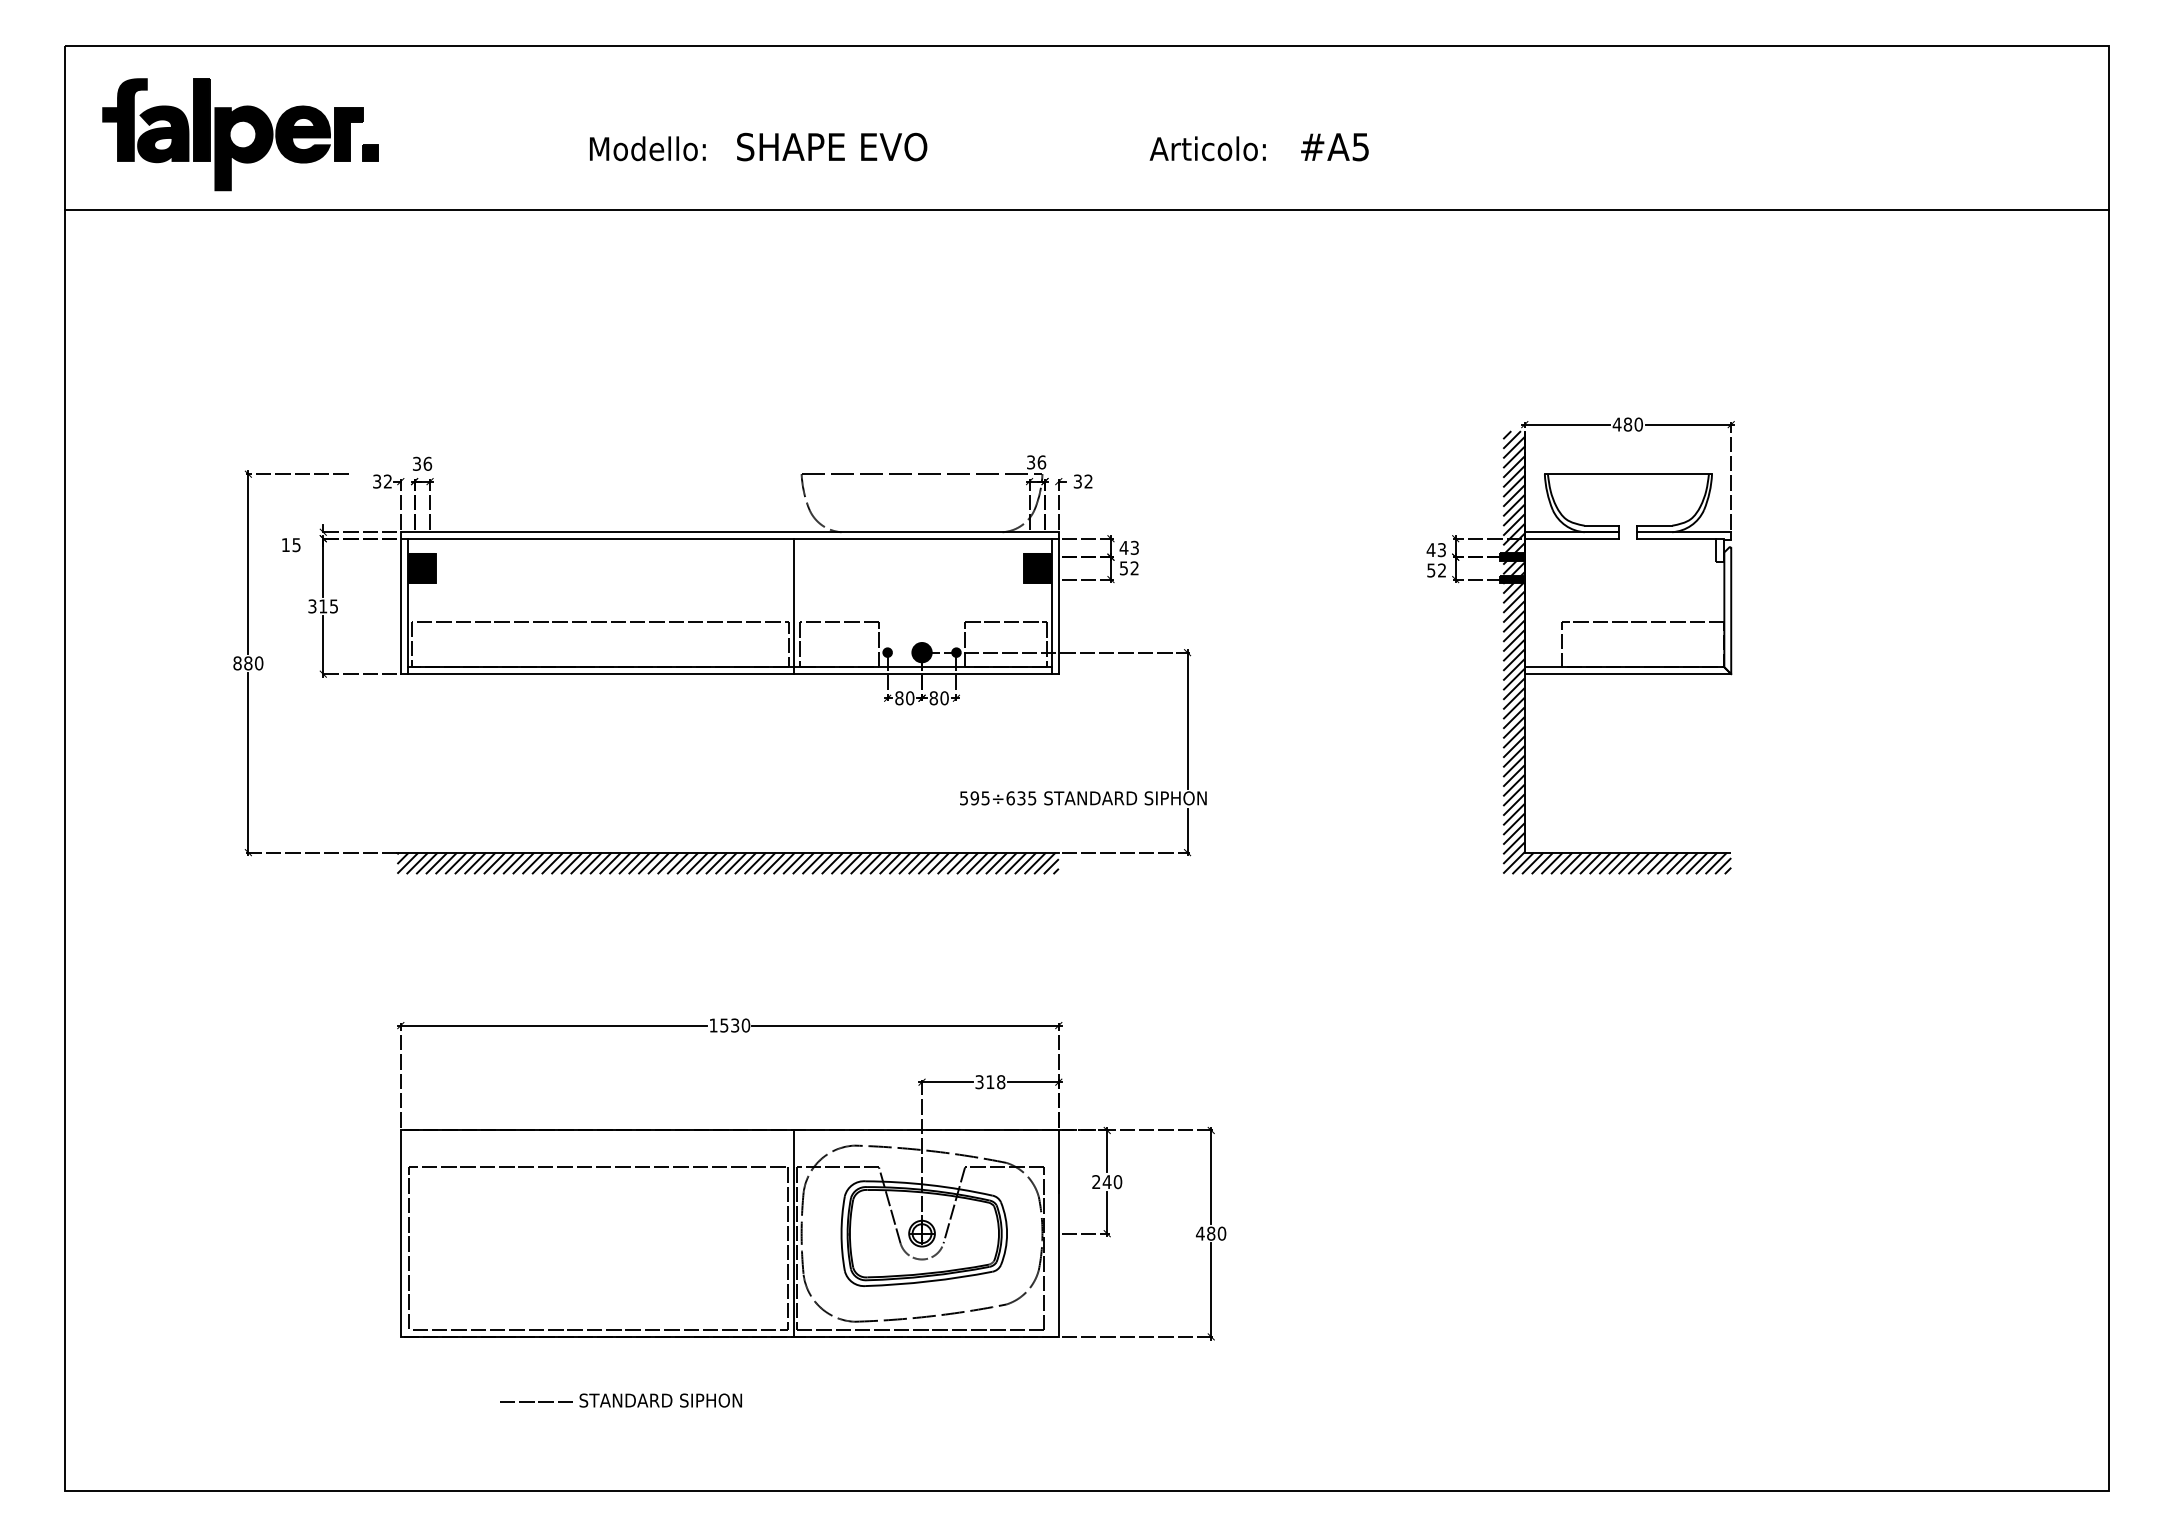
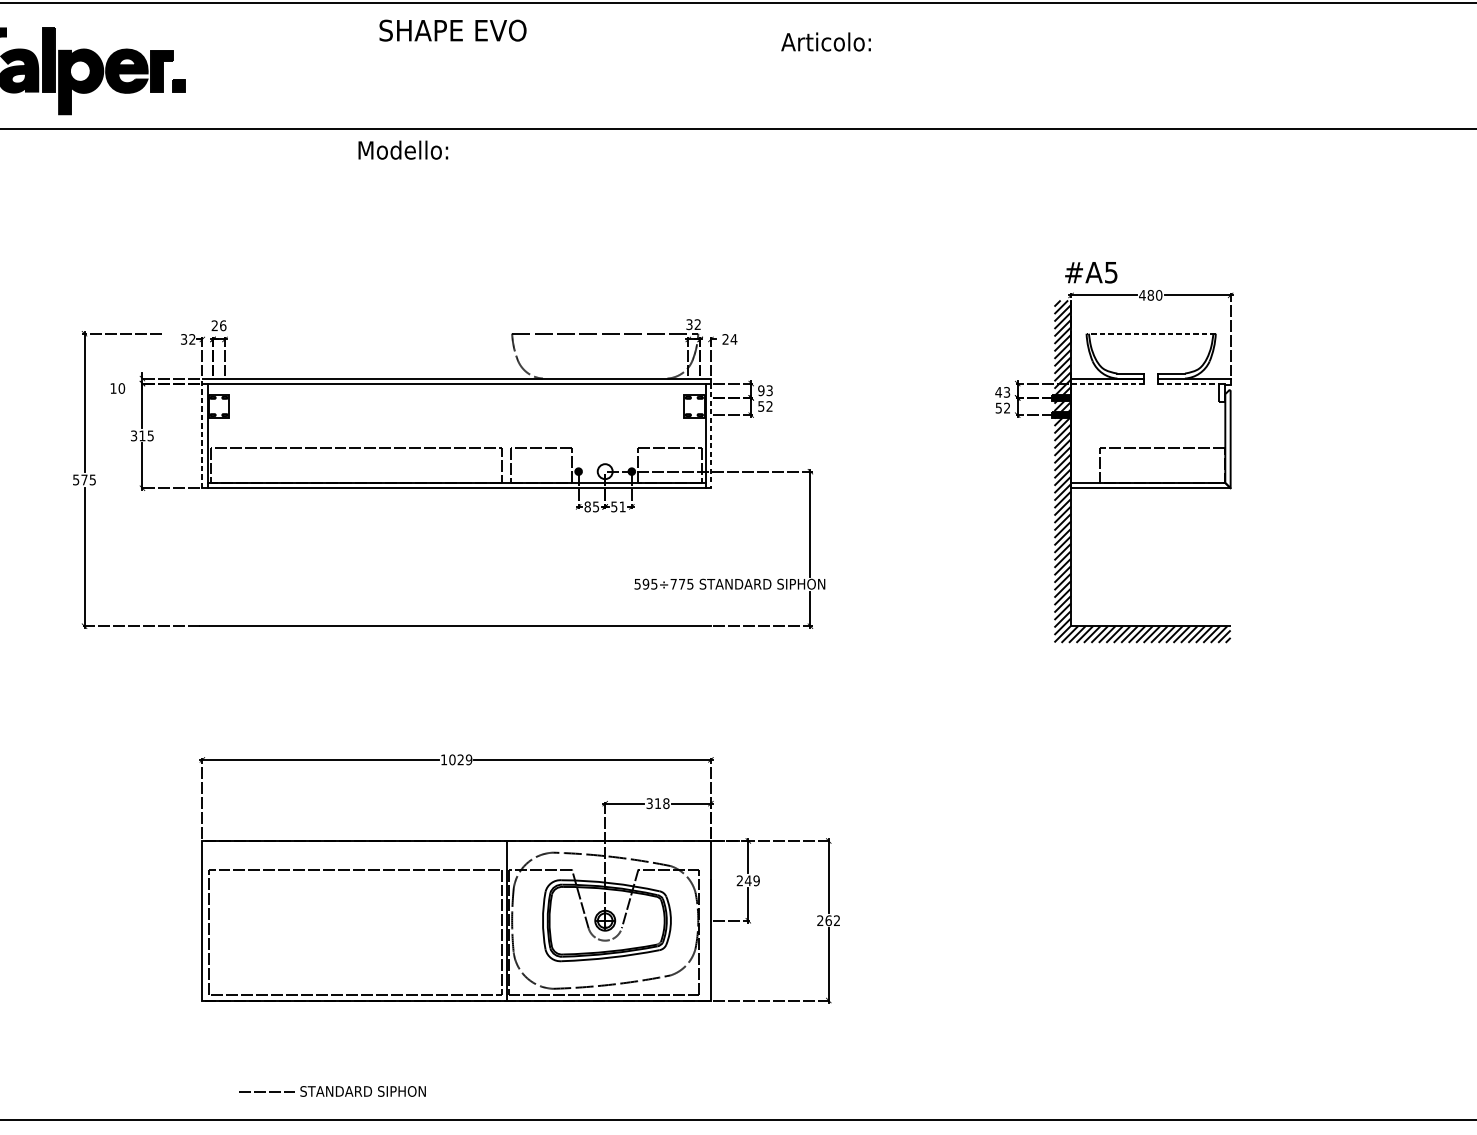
text: (832, 146) -> (453, 30), moved
text: (1334, 147) -> (1090, 272), moved
text: (647, 148) -> (403, 150), moved
text: (1207, 148) -> (825, 41), moved
text: (1041, 462) -> (697, 324), 36 -> 32
text: (416, 463) -> (214, 325), 36 -> 26
line: (1628, 474) -> (1151, 333), solid -> dashed
text: (1083, 481) -> (730, 339), 32 -> 24
line: (1571, 538) -> (1107, 383), solid -> dashed
line: (1677, 538) -> (1189, 383), solid -> dashed
text: (296, 545) -> (121, 388), 15 -> 10
text: (1123, 547) -> (760, 390), 43 -> 93
hatch: (422, 568) -> (219, 406), removed
hatch: (1036, 568) -> (693, 406), removed
line: (400, 603) -> (202, 433), solid -> dashed
line: (794, 606) -> (506, 435), removed
line: (1058, 606) -> (710, 435), solid -> dashed
fill: (921, 652) -> (604, 471), removed
text: (248, 663) -> (84, 480), 880 -> 575
text: (910, 698) -> (596, 507), 80 -> 85
text: (938, 698) -> (617, 507), 80 -> 51
text: (1015, 798) -> (677, 584), 595÷635 -> 595÷775
hatch: (727, 863) -> (454, 634), removed
text: (735, 1025) -> (461, 759), 1530 -> 1029
text: (1117, 1182) -> (756, 881), 240 -> 249
text: (1210, 1233) -> (828, 920), 480 -> 262
part: (620, 1400) -> (331, 1091), moved

